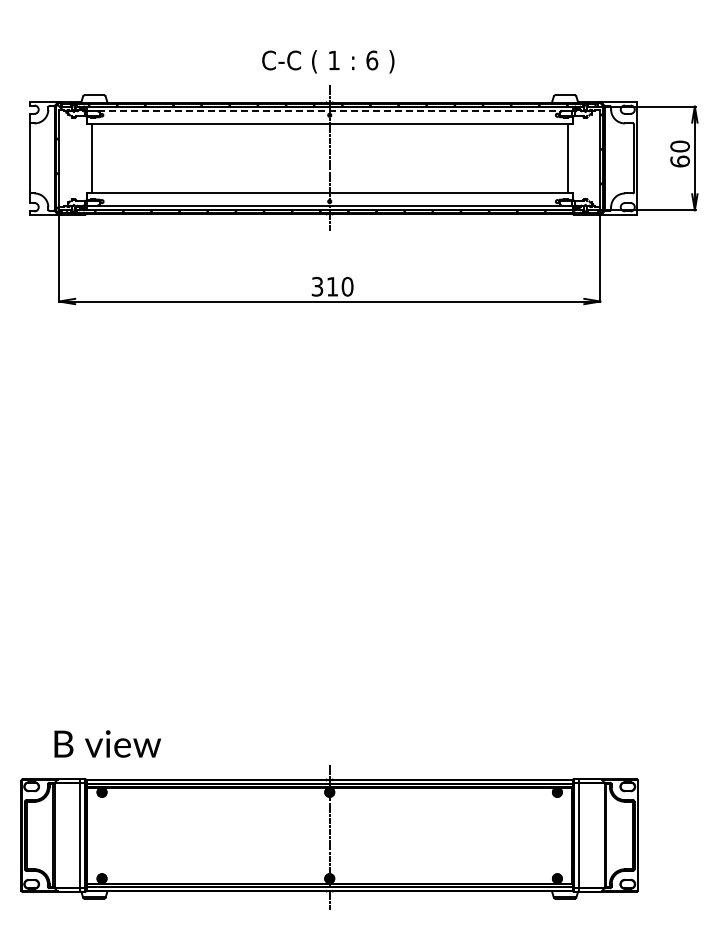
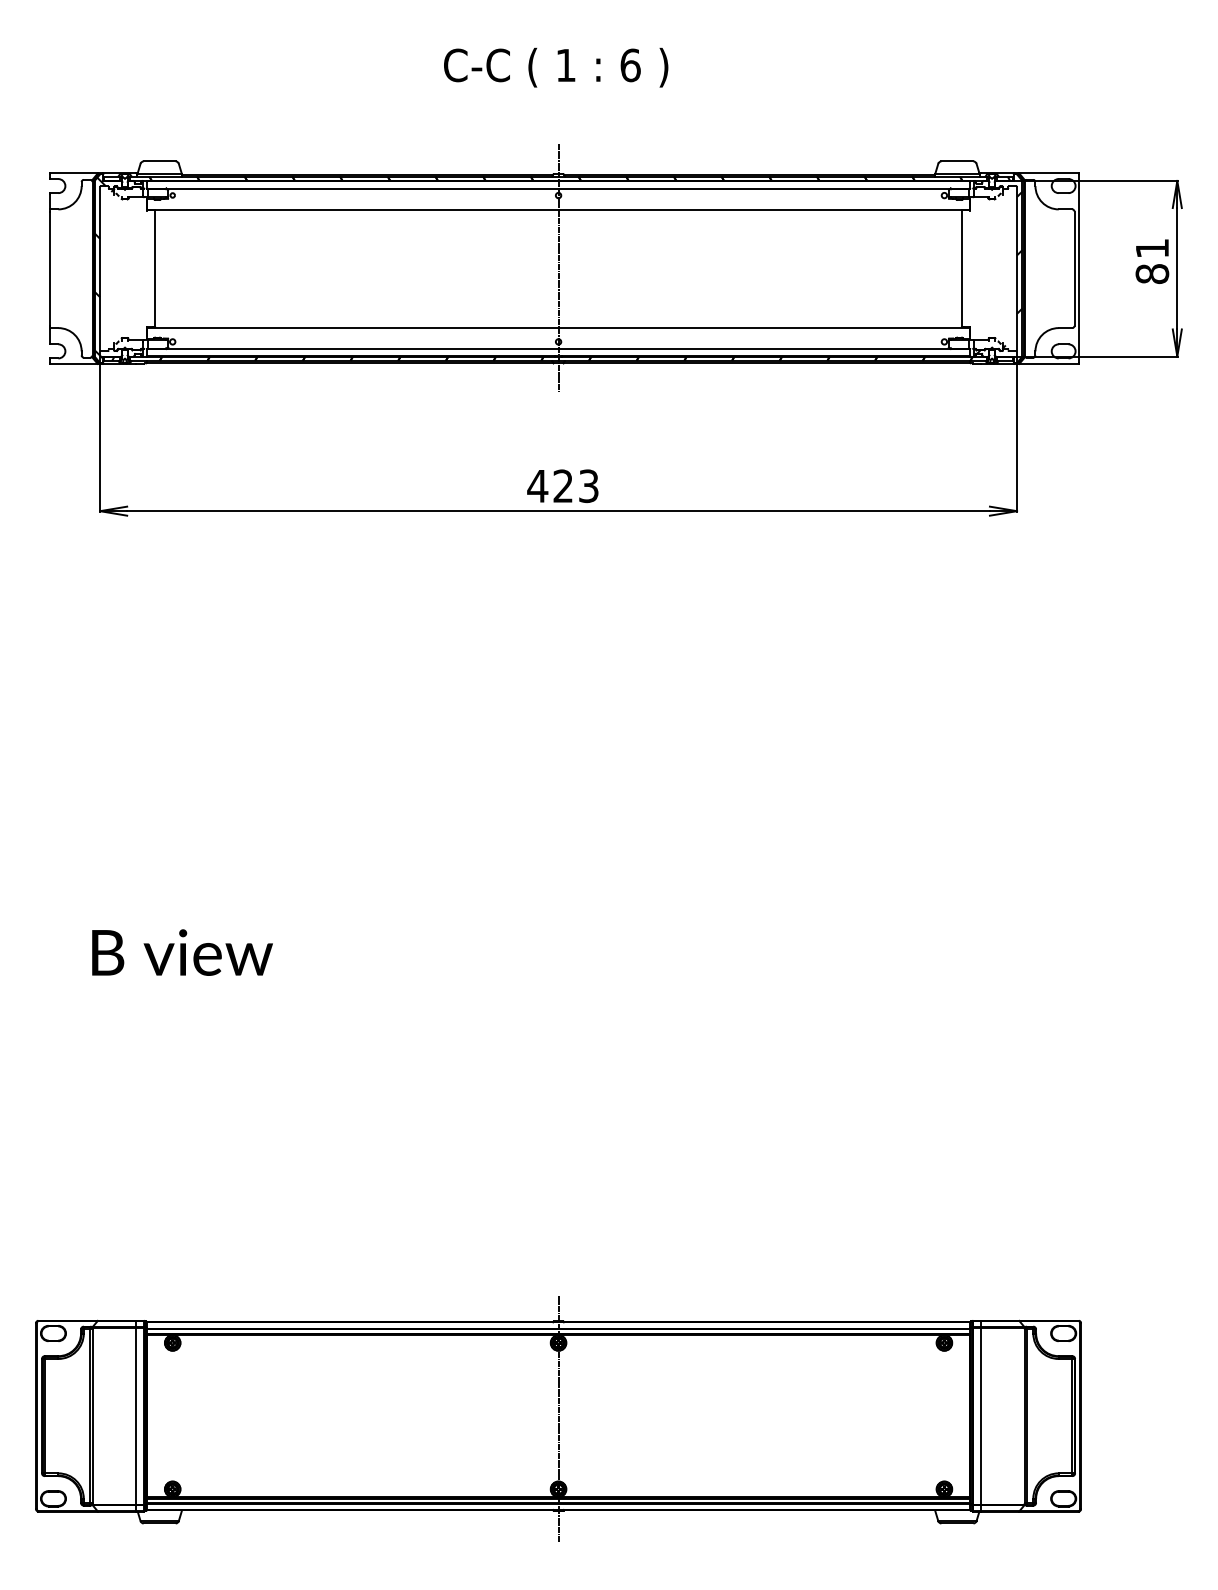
text: (328, 61) -> (556, 67), moved
line: (329, 111) -> (558, 189), dashed -> solid
text: (679, 153) -> (1151, 260), 60 -> 81
text: (332, 286) -> (563, 485), 310 -> 423
text: (107, 743) -> (181, 951), moved

